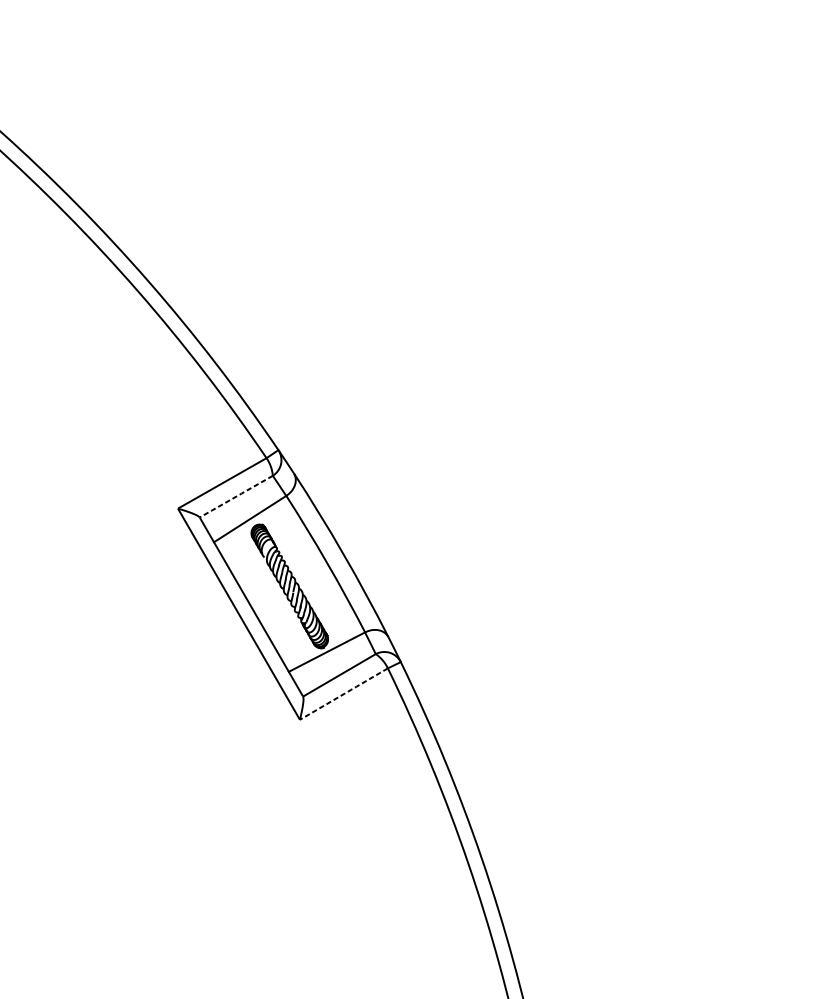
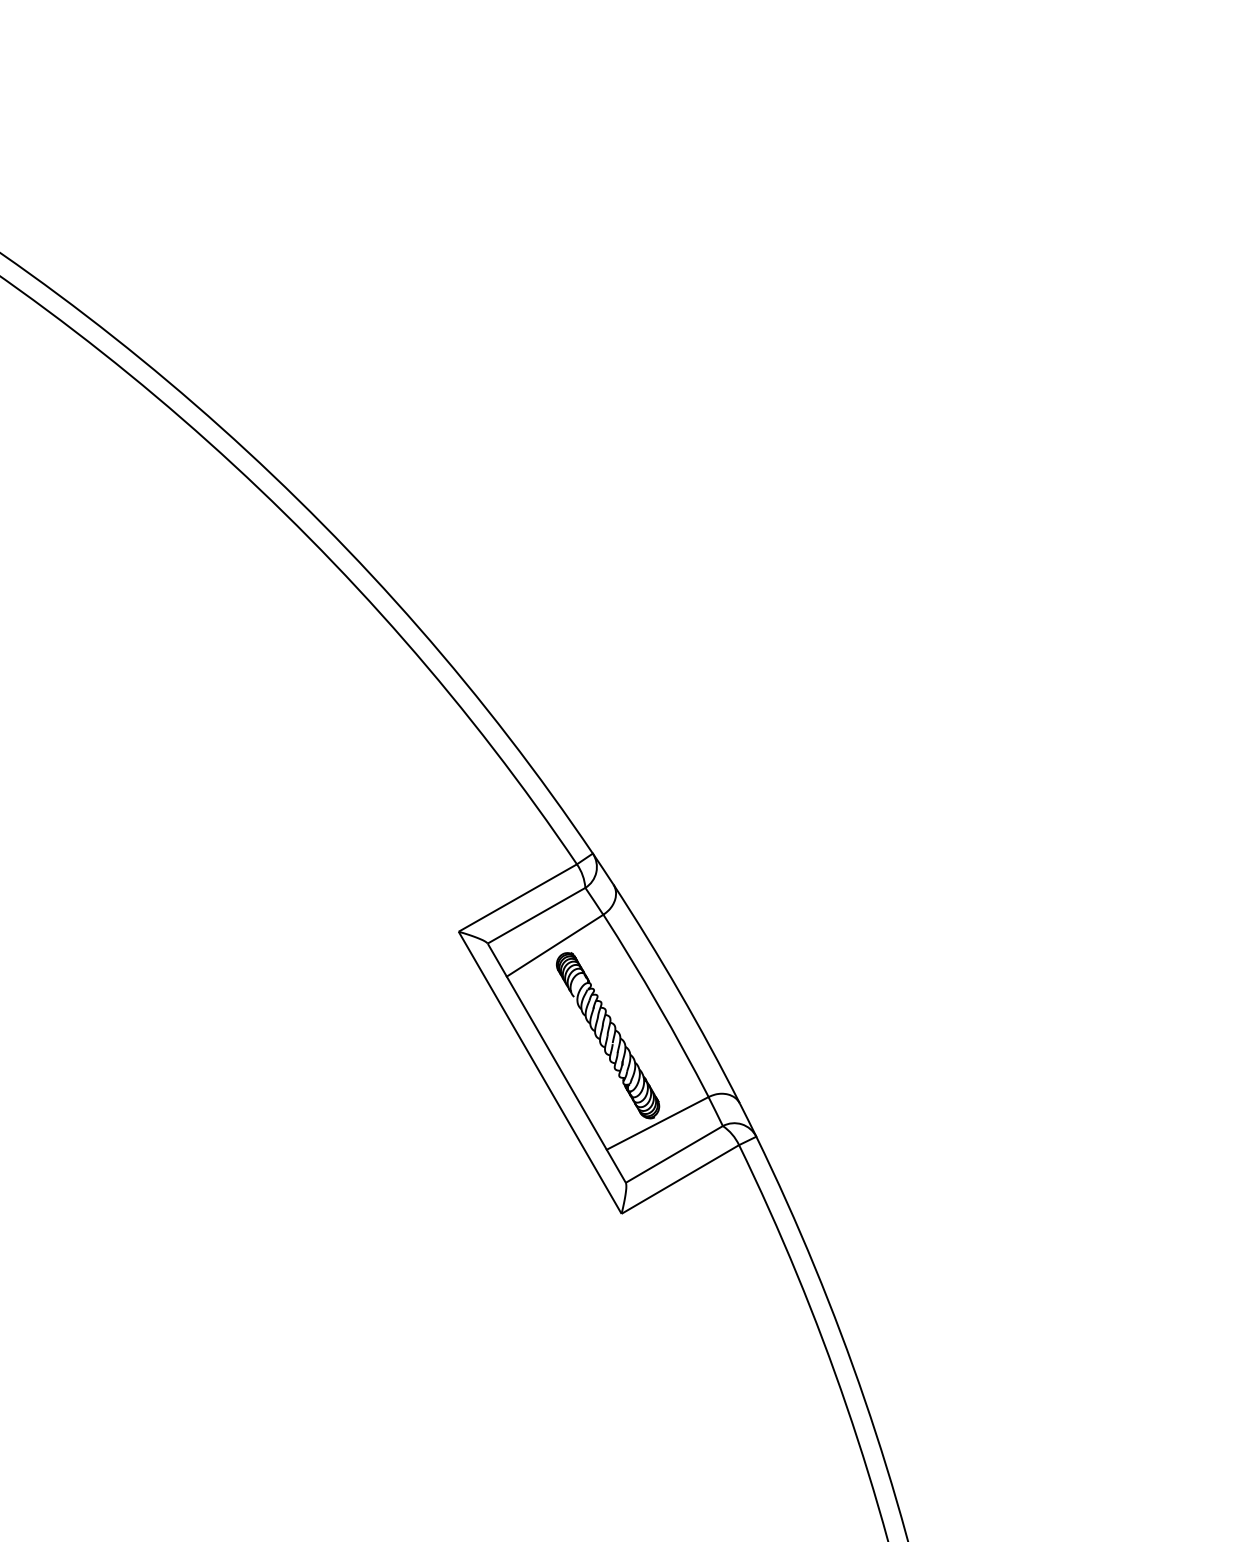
line: (236, 496) -> (536, 915), dashed -> solid
line: (344, 694) -> (680, 1179), dashed -> solid

